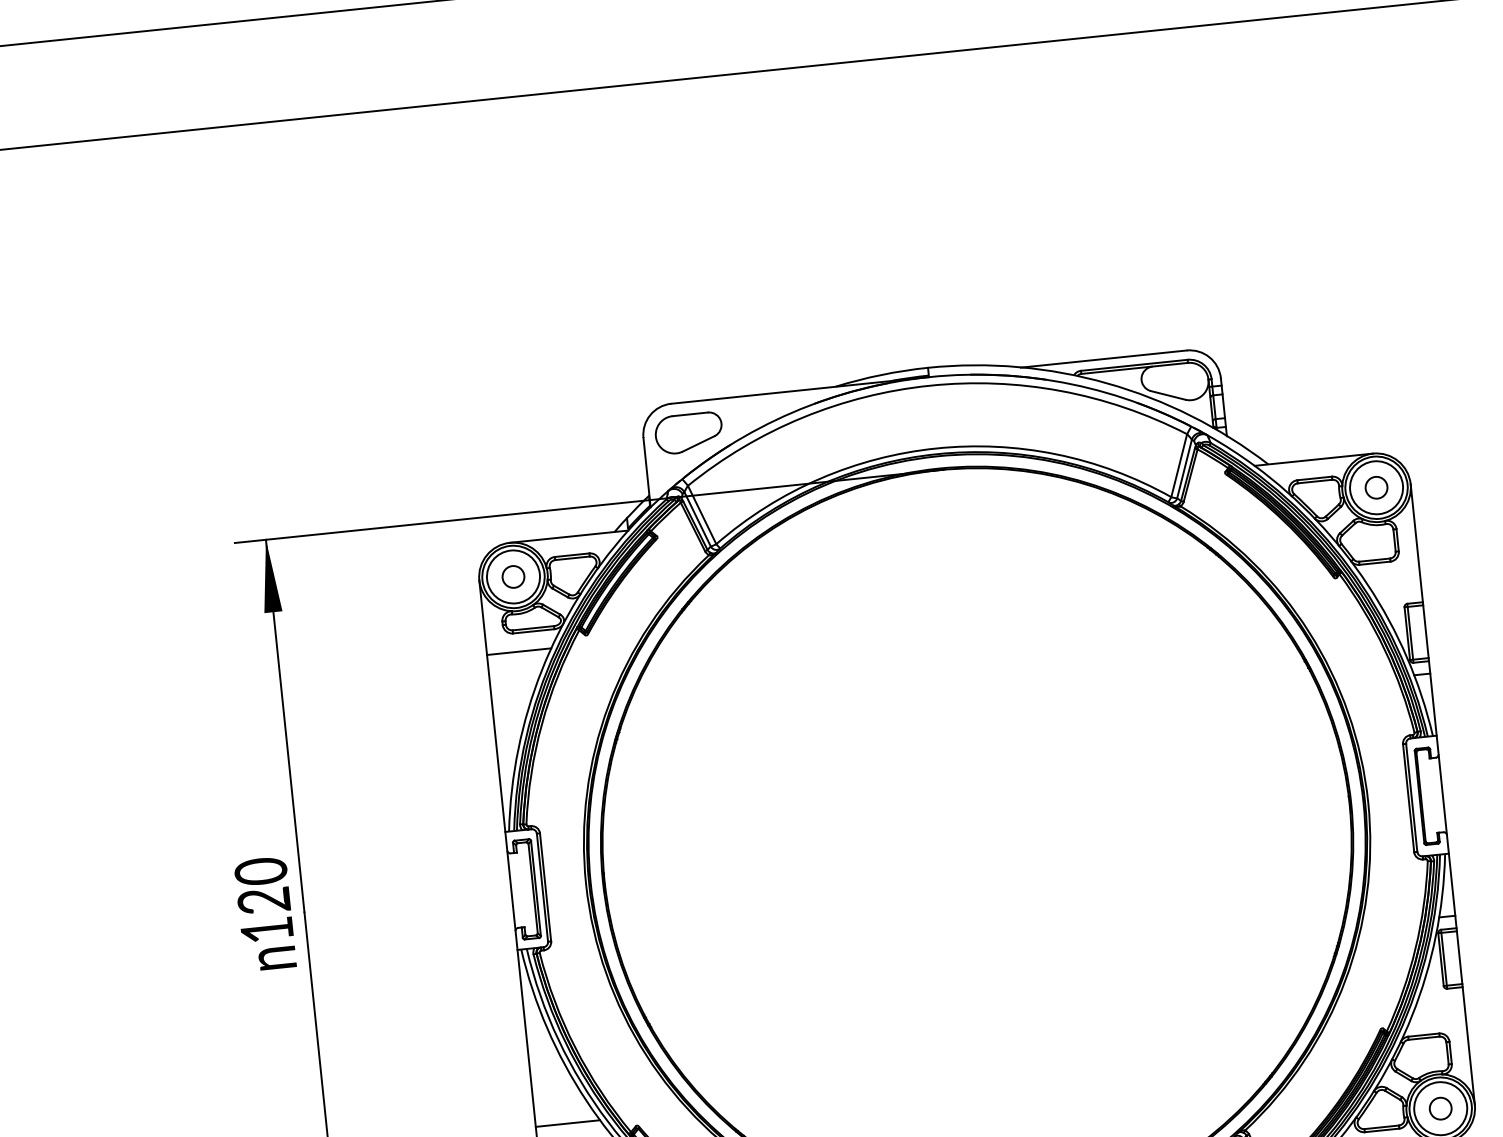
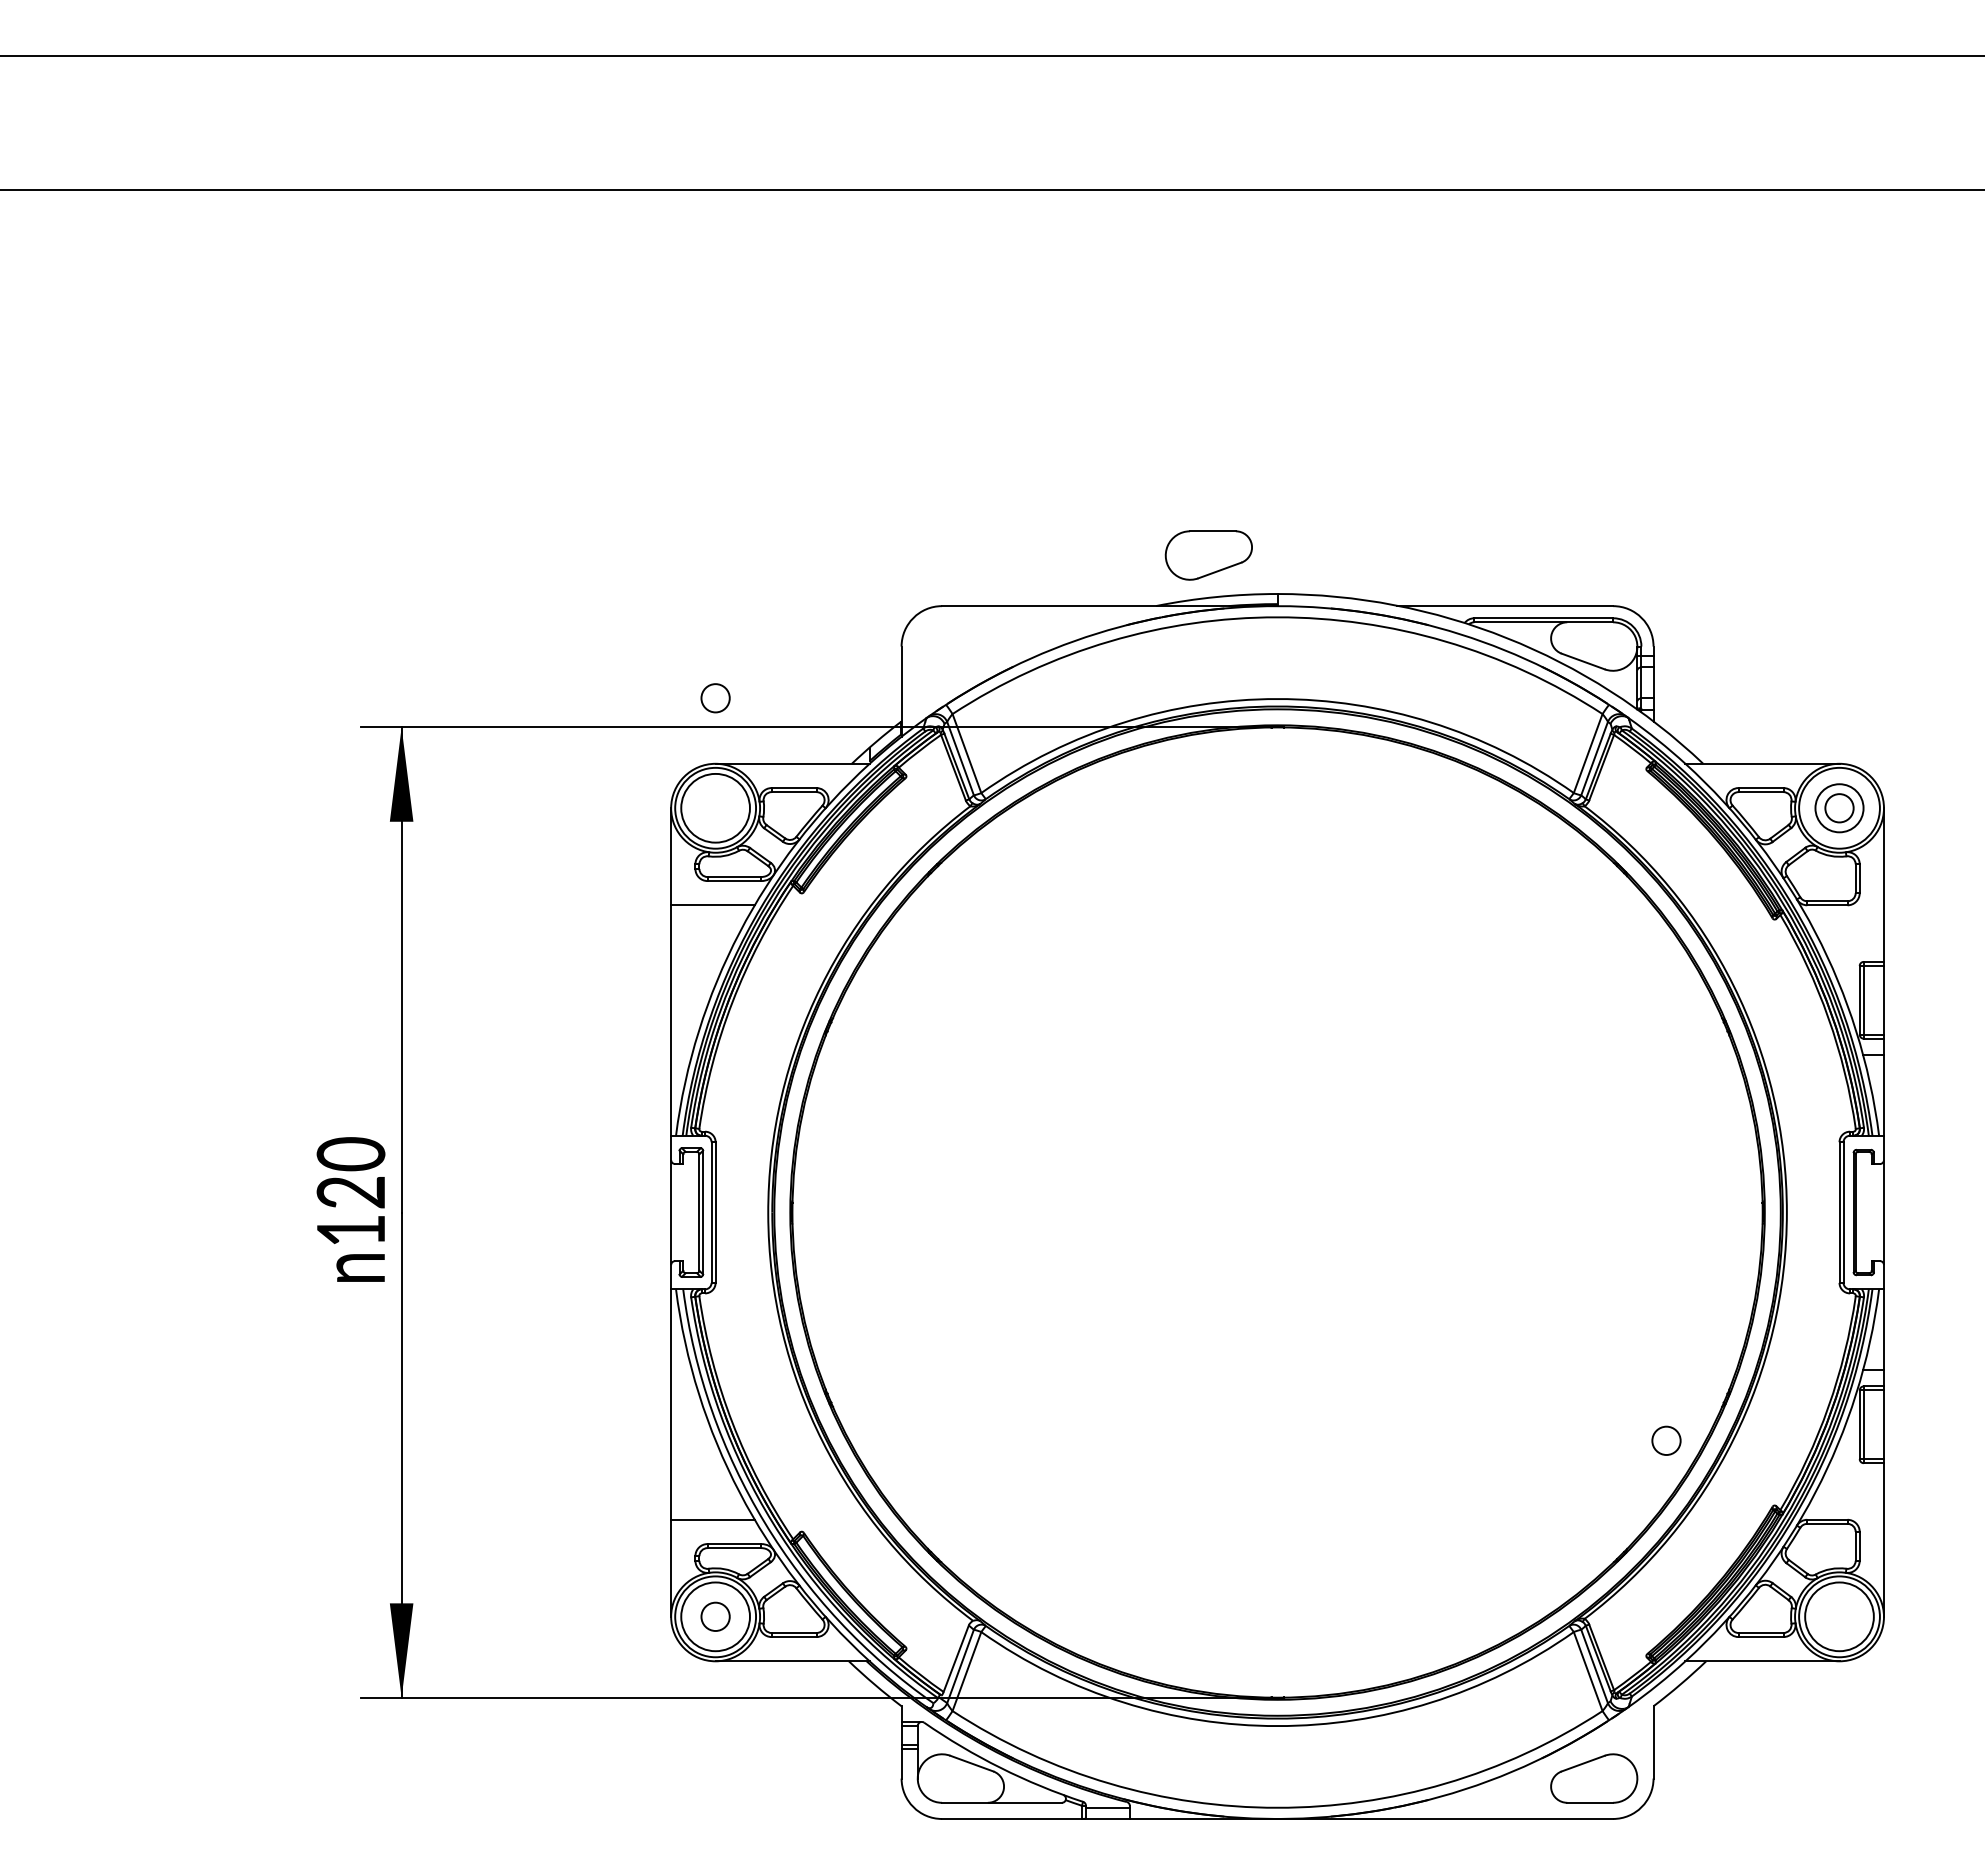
part: (688, 433) -> (1208, 555), moved
circle: (1376, 487) -> (1839, 807), size x0.7
circle: (513, 577) -> (715, 698), moved
circle: (1440, 1108) -> (1666, 1440), moved

